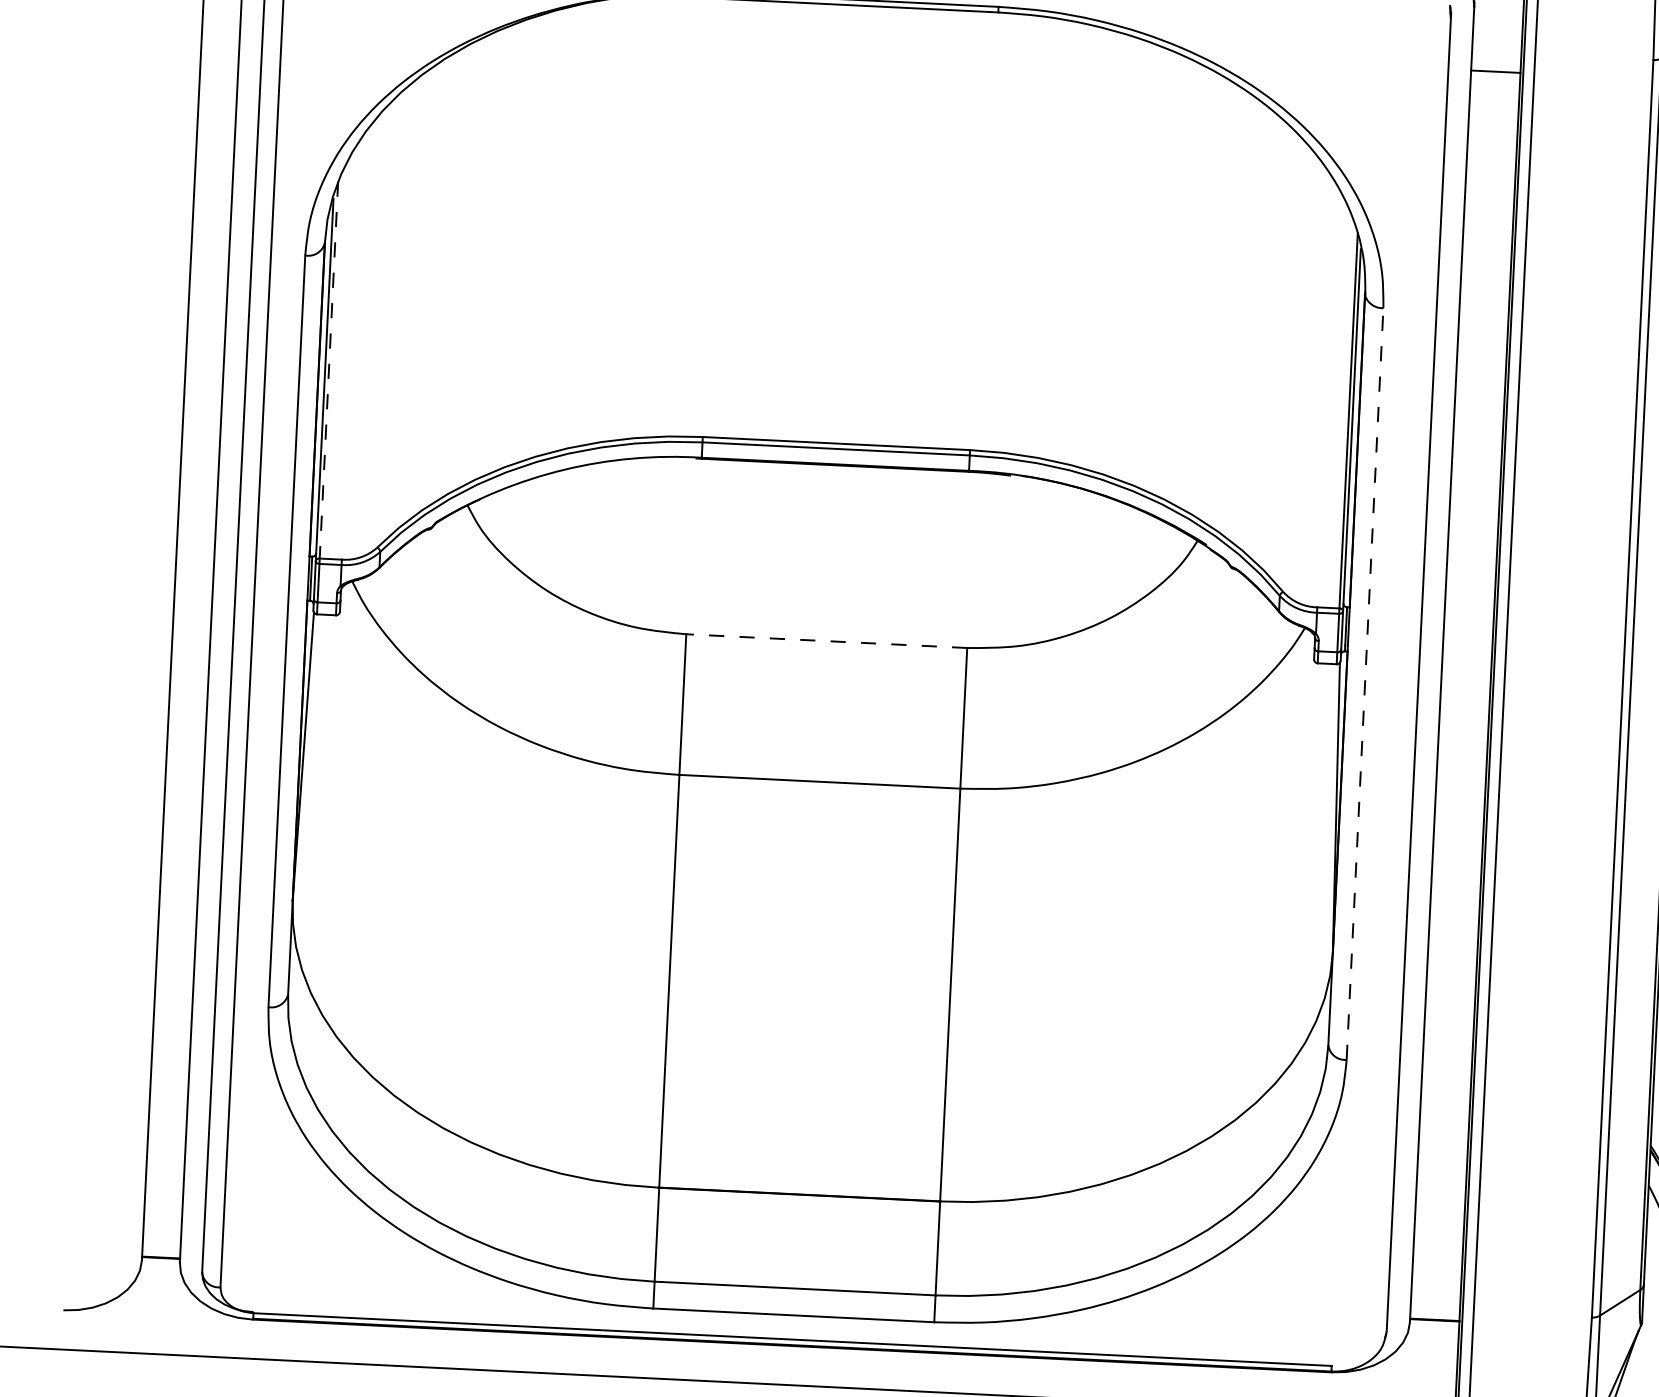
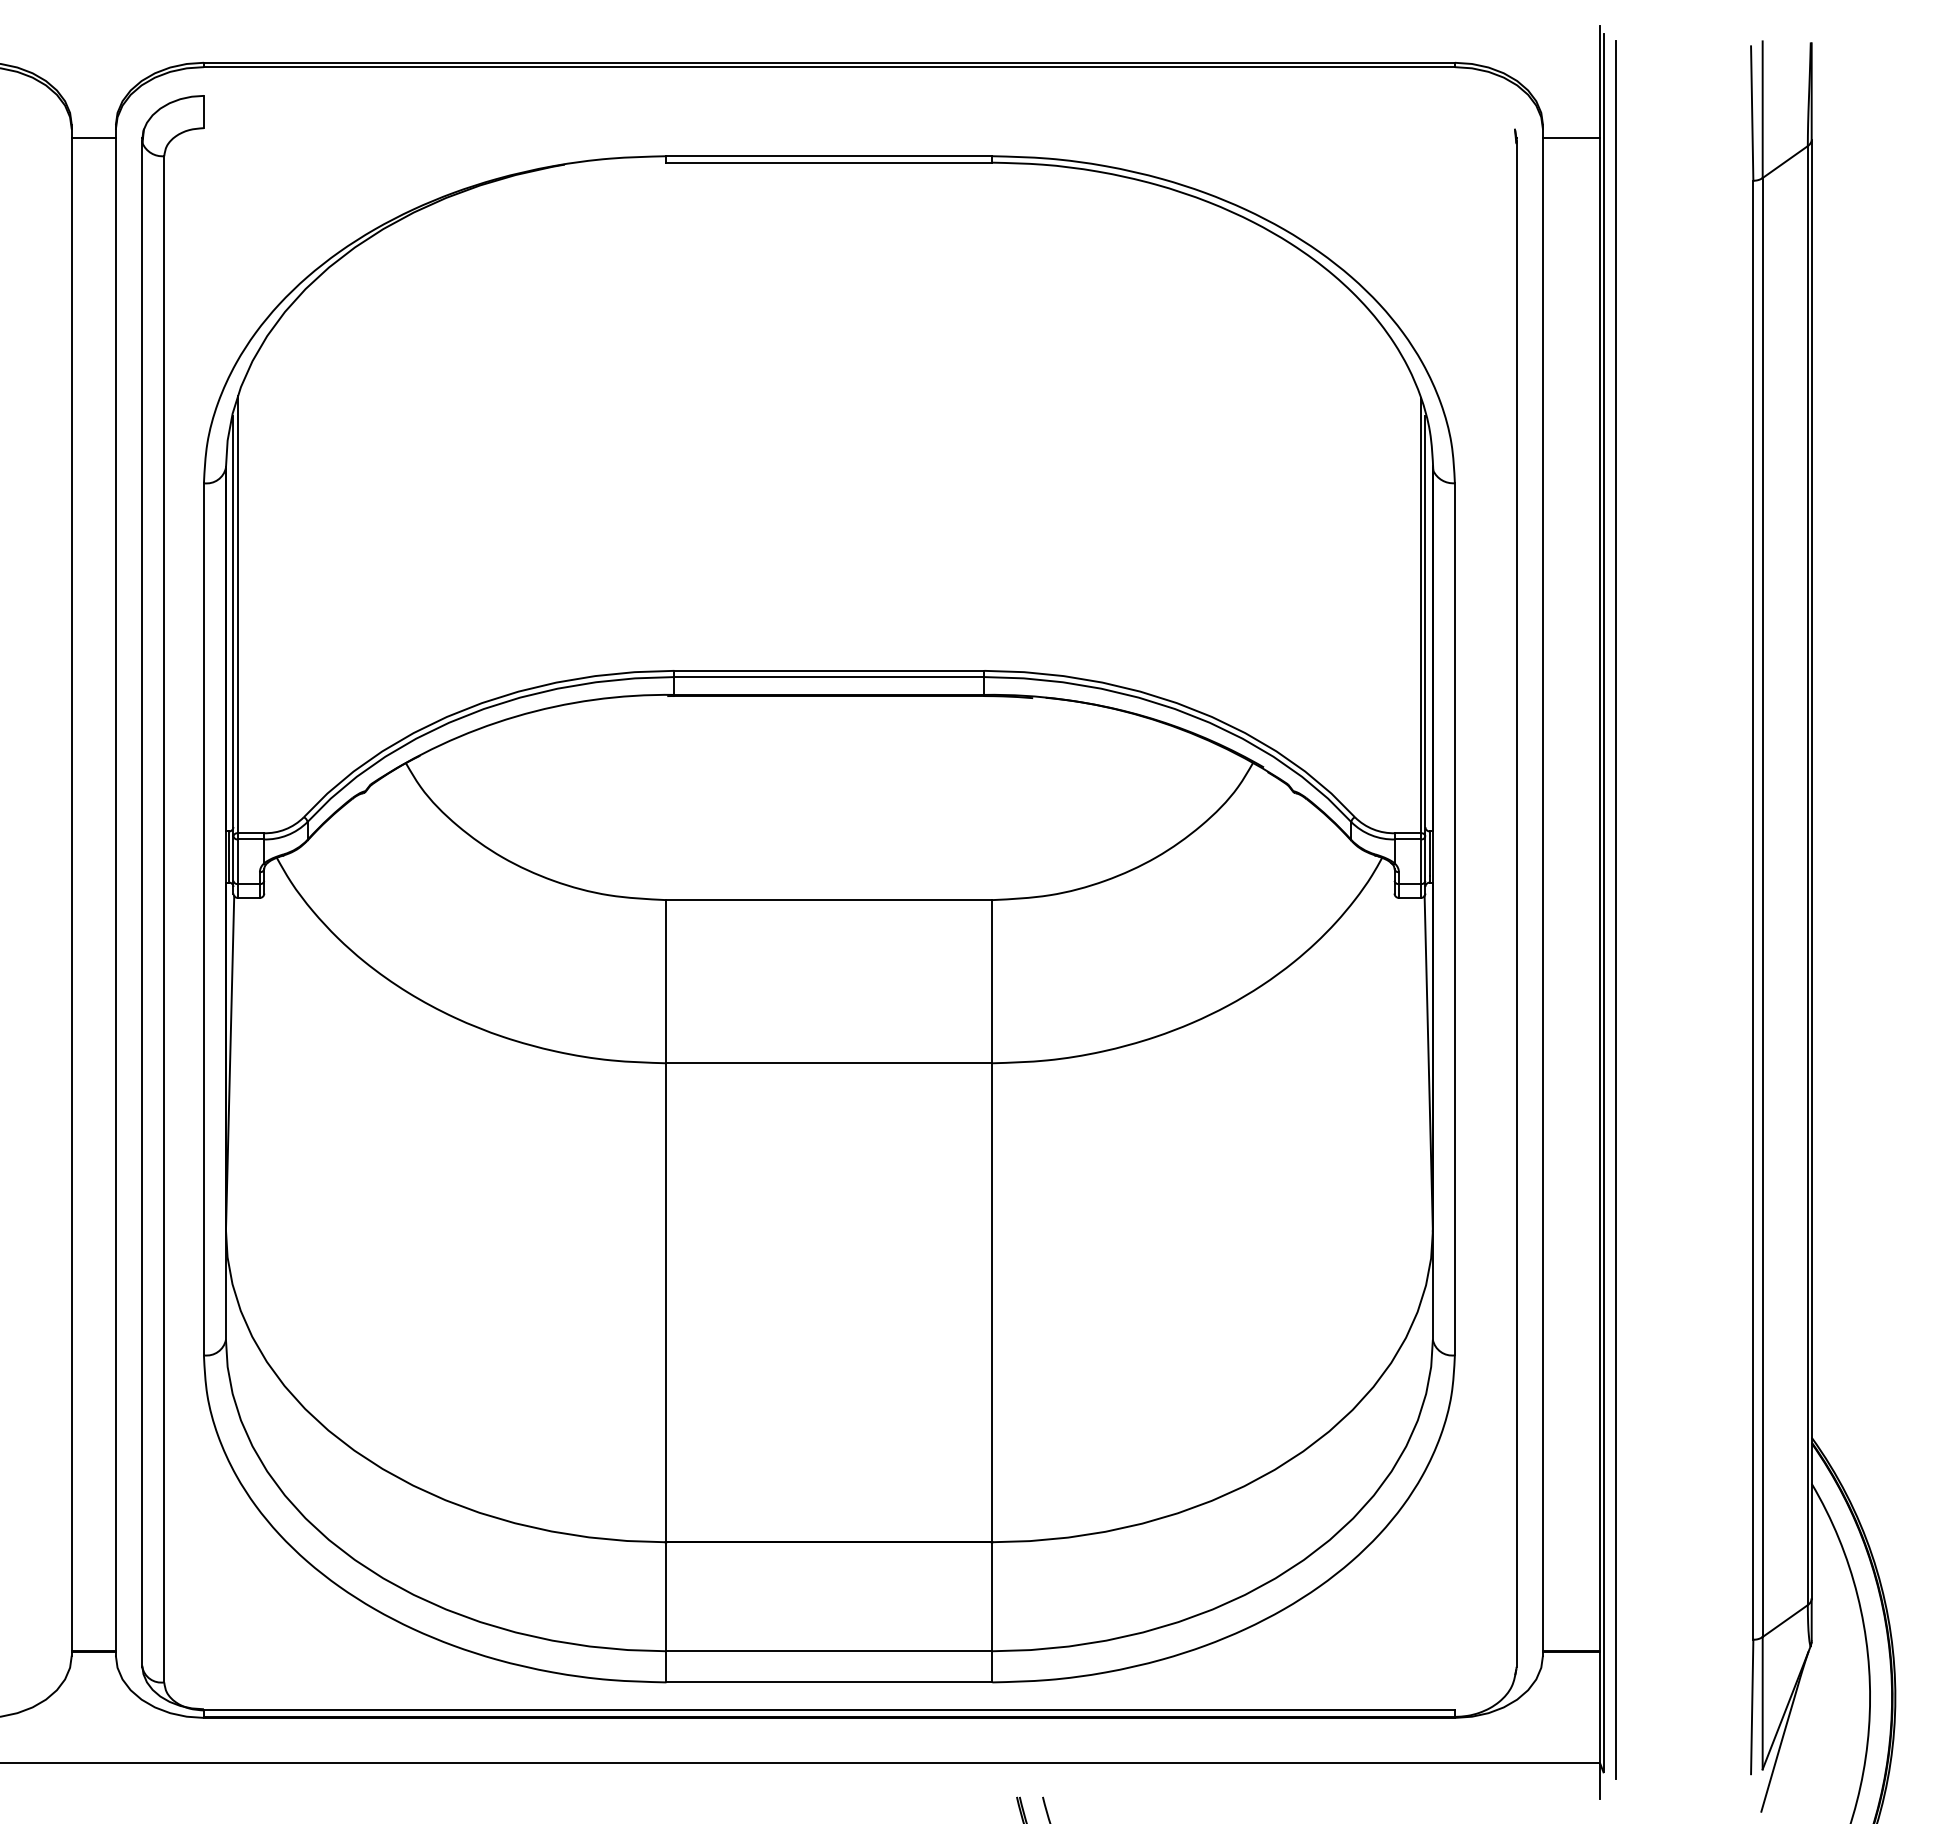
line: (1495, 72) -> (1571, 138), moved
line: (328, 370) -> (237, 614), dashed -> solid
line: (826, 641) -> (829, 900), dashed -> solid
line: (1364, 683) -> (1454, 918), dashed -> solid

